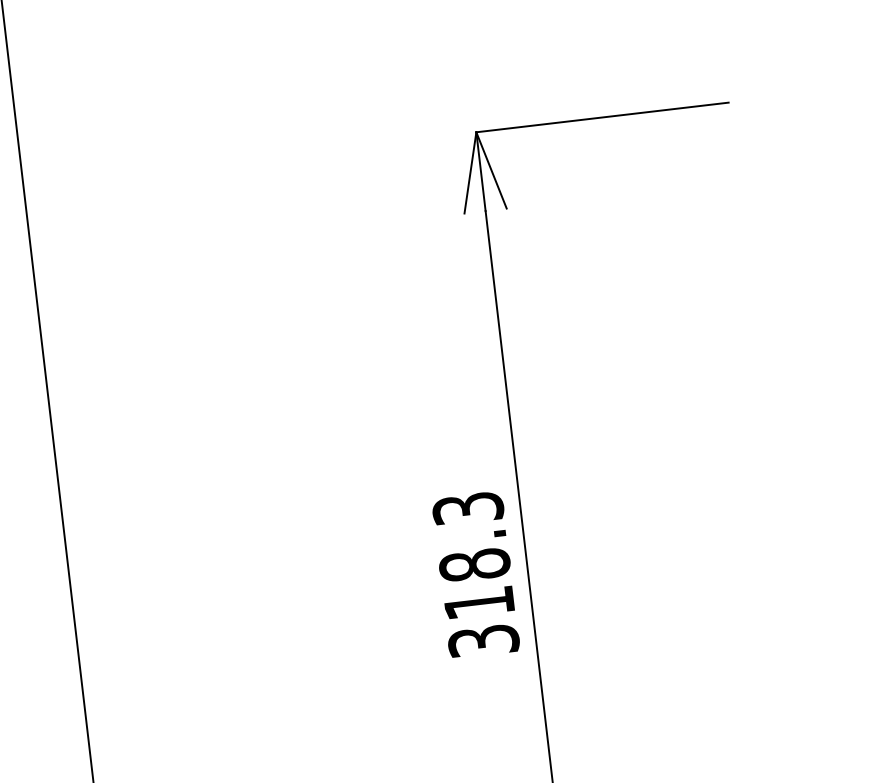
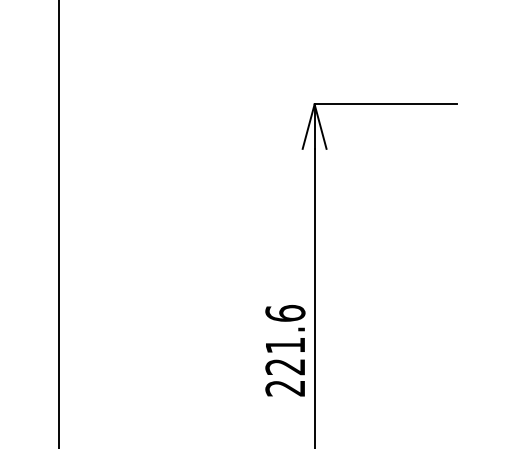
text: (475, 574) -> (285, 350), 318.3 -> 221.6

